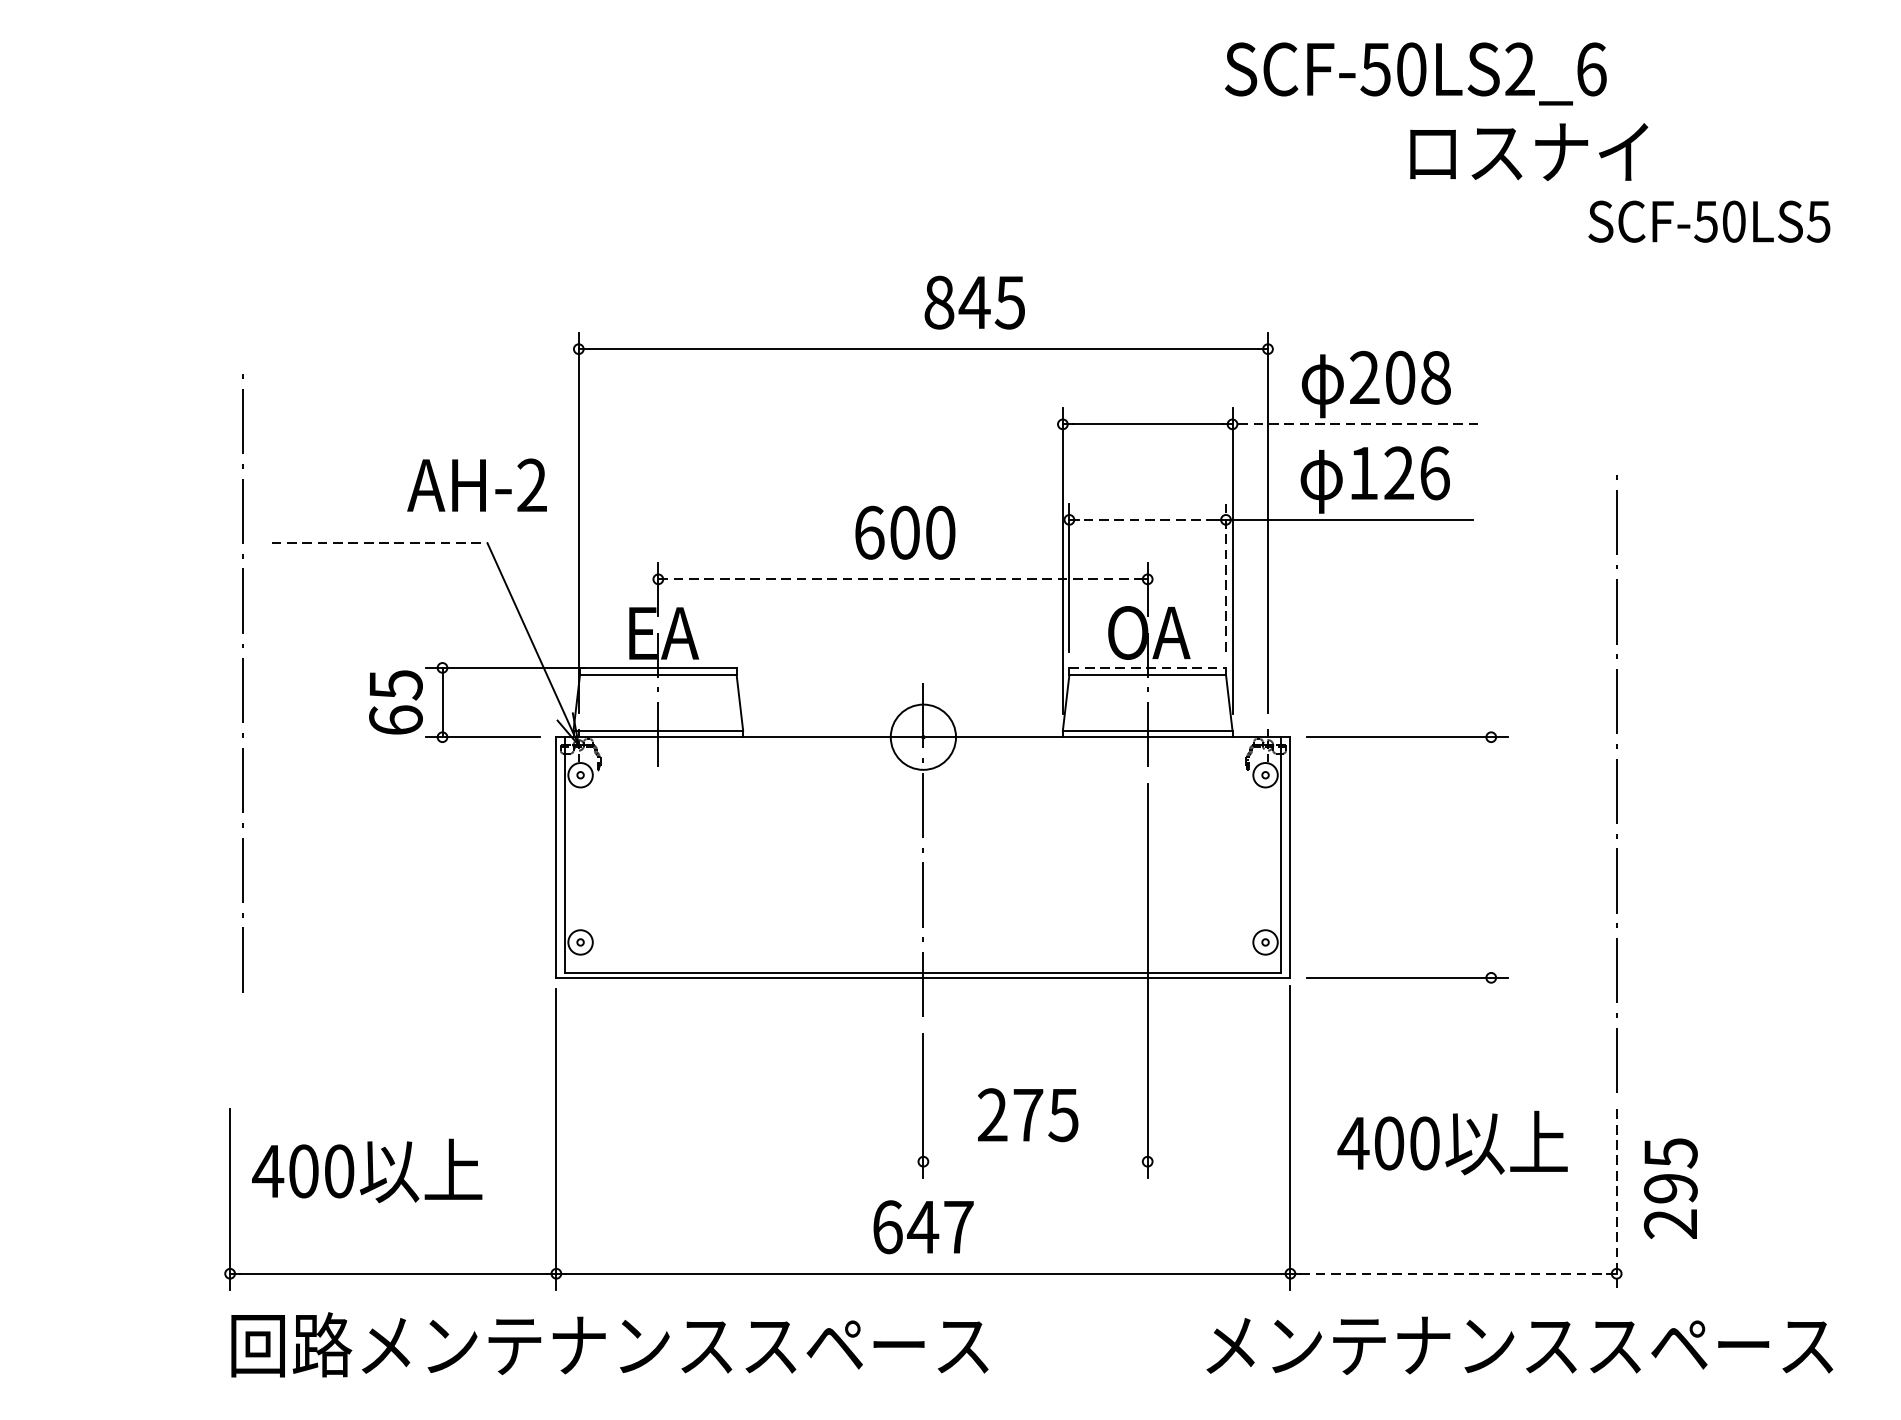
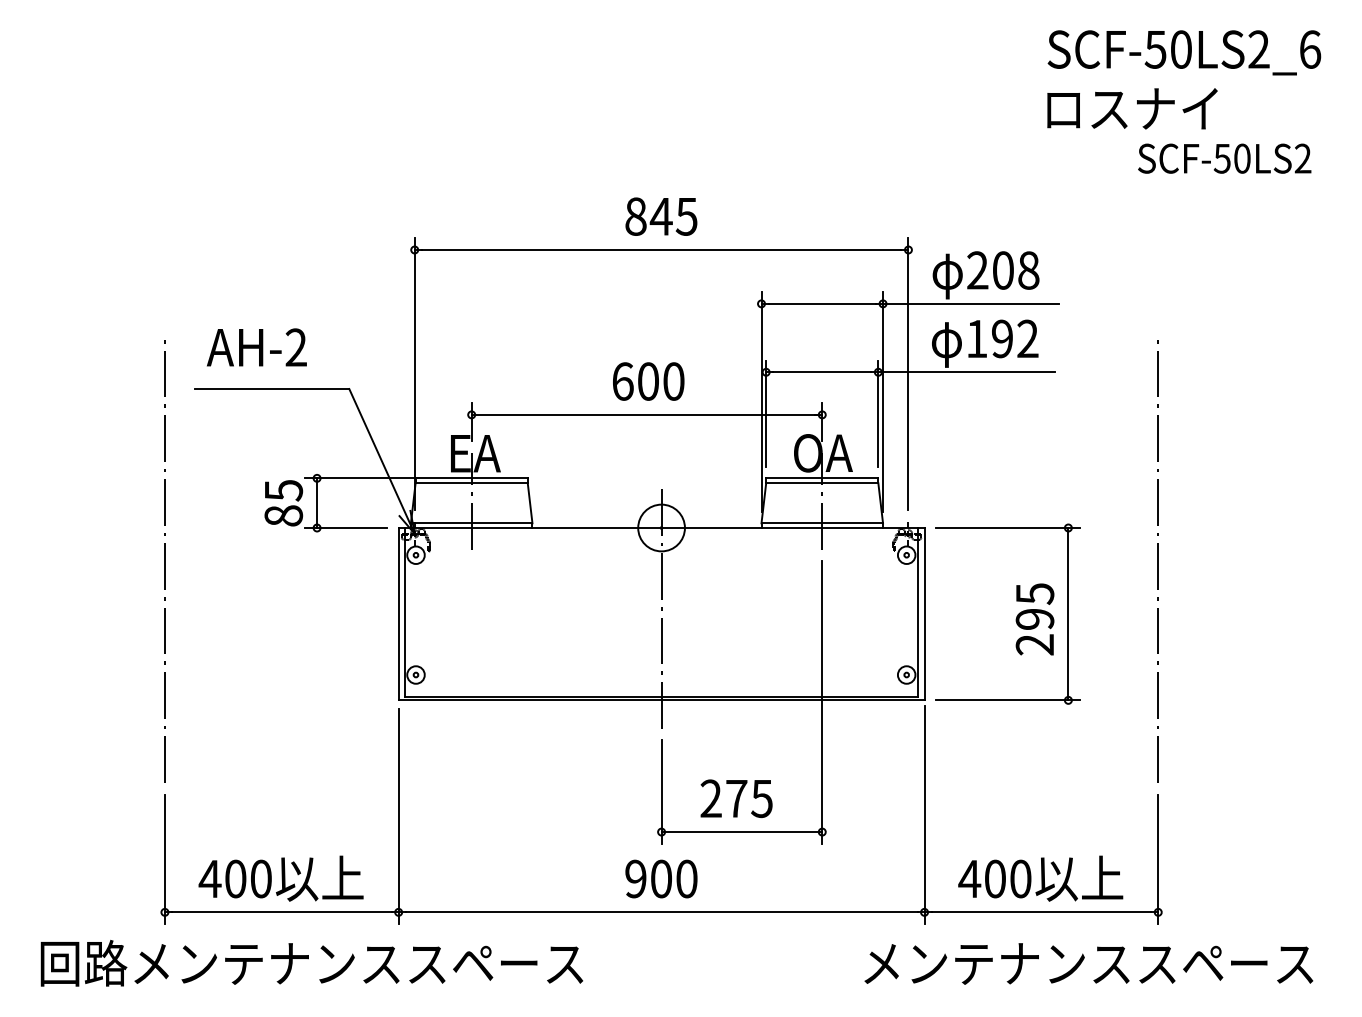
text: (1416, 73) -> (1184, 52), moved
text: (1529, 151) -> (1132, 108), moved
text: (1818, 221) -> (1302, 158), SCF-50LS5 -> SCF-50LS2
text: (974, 302) -> (661, 216), moved
line: (1354, 423) -> (970, 303), dashed -> solid
text: (1417, 472) -> (1015, 338), 126 -> 192
text: (476, 485) -> (256, 347), moved
line: (1146, 520) -> (821, 372), dashed -> solid
line: (380, 543) -> (272, 389), dashed -> solid
line: (1226, 577) -> (878, 413), dashed -> solid
line: (903, 578) -> (647, 414), dashed -> solid
line: (1148, 668) -> (822, 478), dashed -> solid
line: (242, 683) -> (164, 561), moved
text: (395, 719) -> (283, 515), 65 -> 85
line: (1491, 857) -> (1068, 614), added
text: (1452, 1142) -> (1040, 878), moved
line: (1034, 1162) -> (741, 832), added
text: (366, 1170) -> (280, 878), moved
text: (1670, 1188) -> (1034, 619), moved
line: (1617, 1199) -> (1158, 859), dashed -> solid
text: (923, 1226) -> (661, 878), 647 -> 900
line: (1453, 1273) -> (1041, 912), dashed -> solid
text: (609, 1345) -> (311, 963), moved

